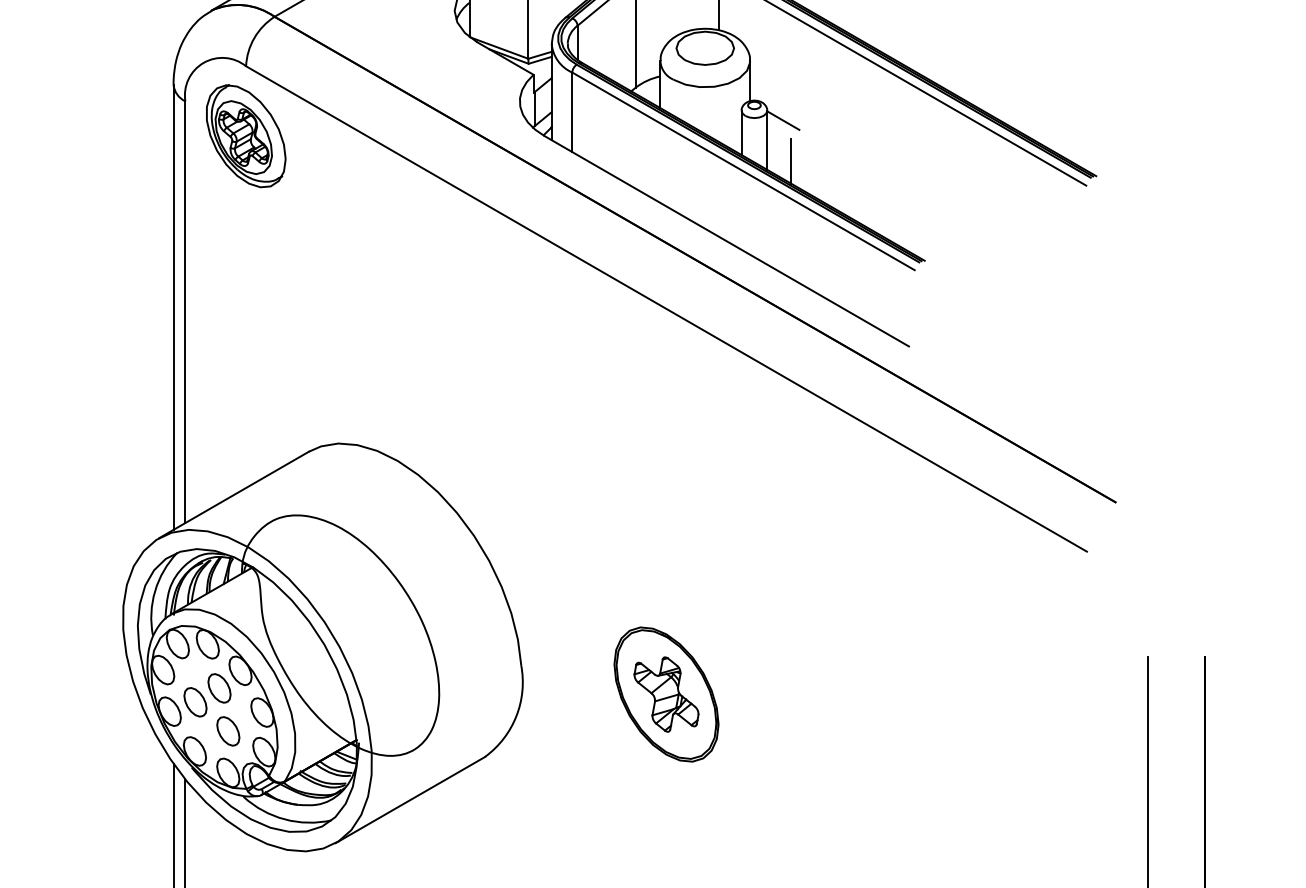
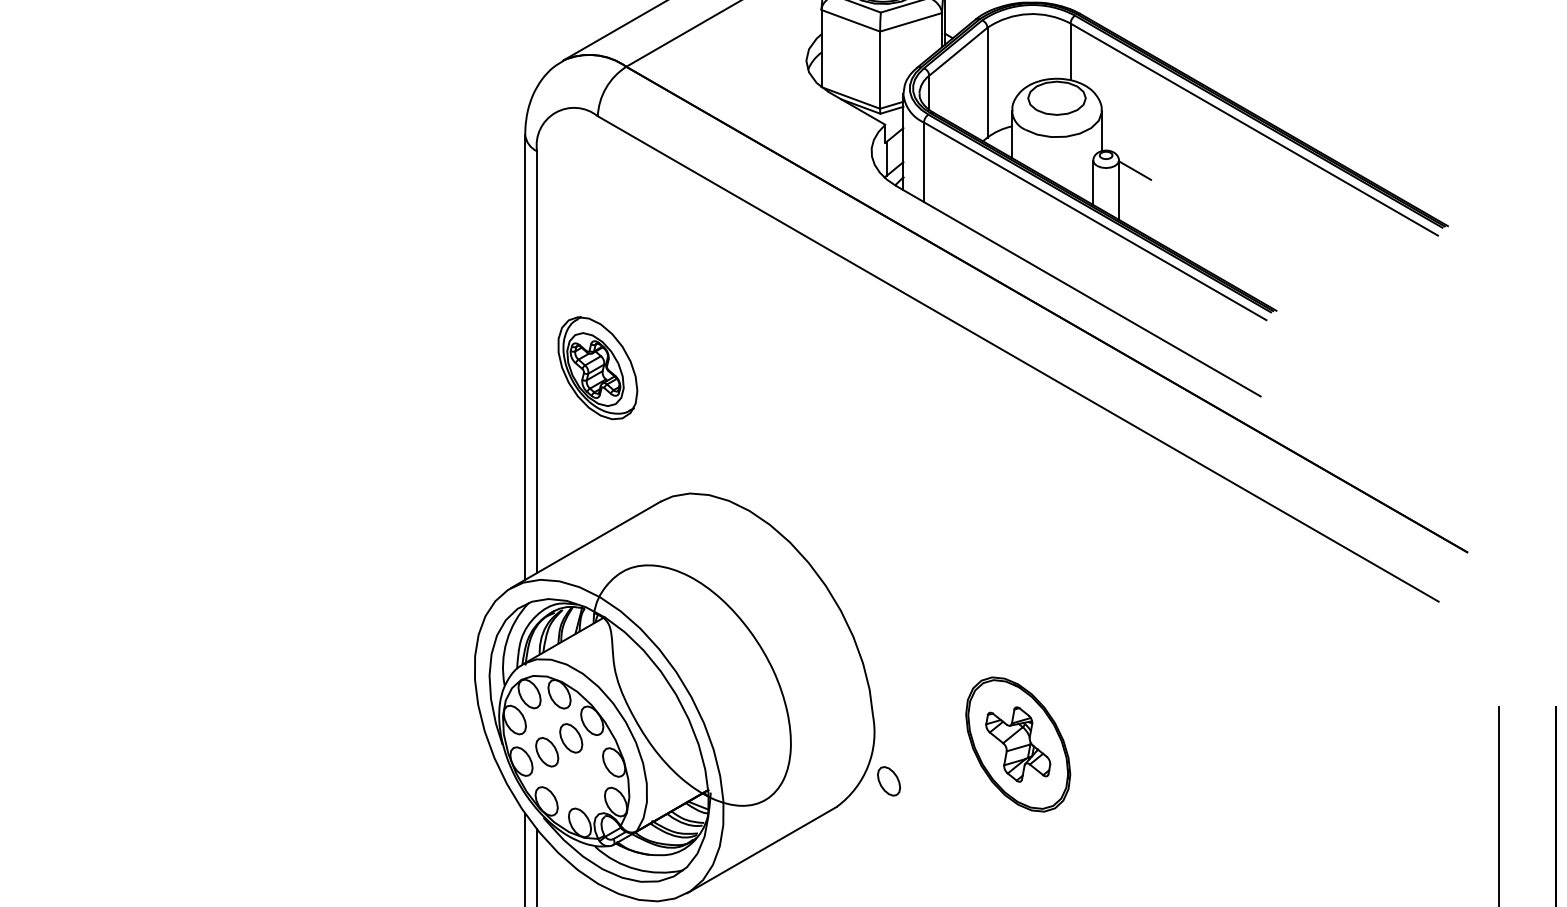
part: (245, 136) -> (597, 368), moved
line: (790, 161) -> (1142, 211), removed
part: (228, 731) -> (889, 781), moved

